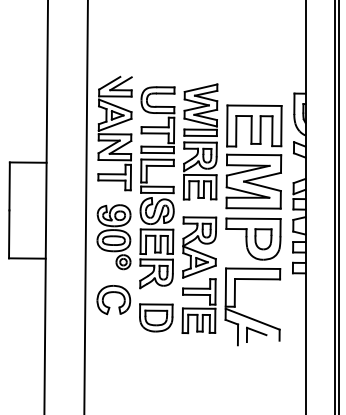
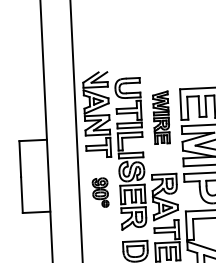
part: (200, 141) -> (161, 117), size x0.6
part: (113, 237) -> (100, 193), size x0.6
part: (109, 306) -> (100, 244), removed

